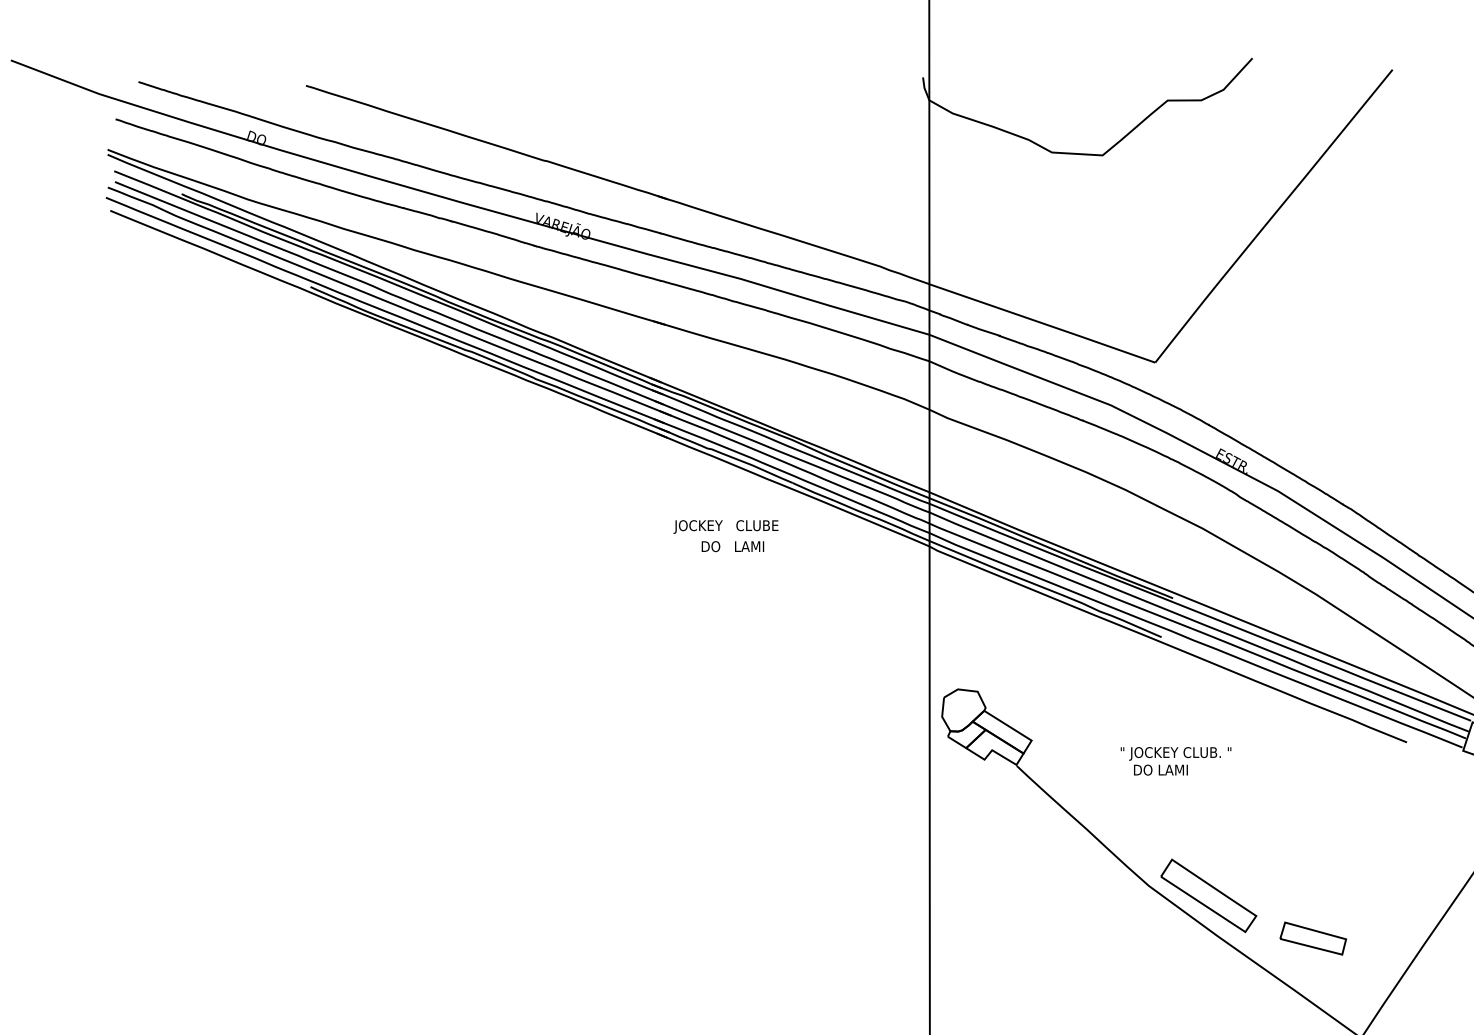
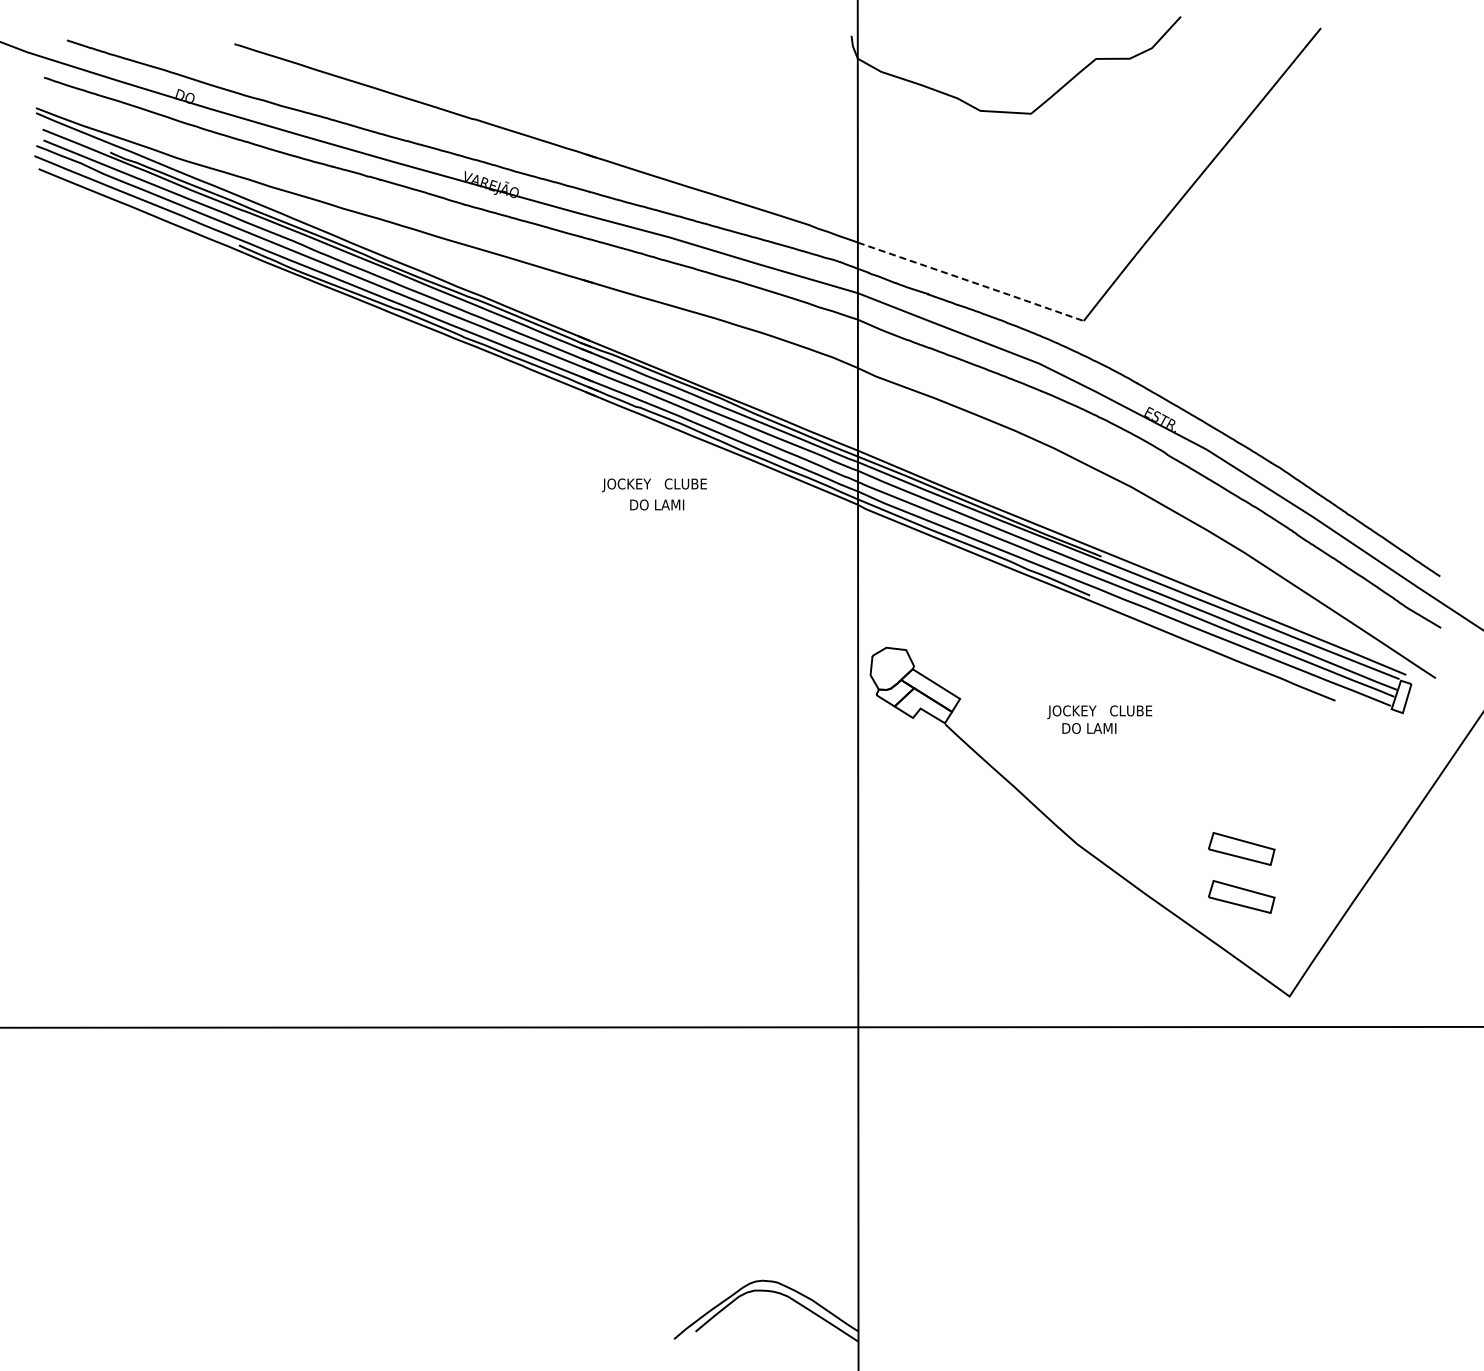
line: (1044, 324) -> (972, 282), solid -> dashed
text: (745, 546) -> (673, 504), DO   LAMI -> DO LAMI
text: (1175, 754) -> (1103, 712), " JOCKEY CLUB. " -> JOCKEY   CLUBE
part: (1313, 890) -> (1241, 848), added
part: (1209, 896) -> (1137, 854), removed

